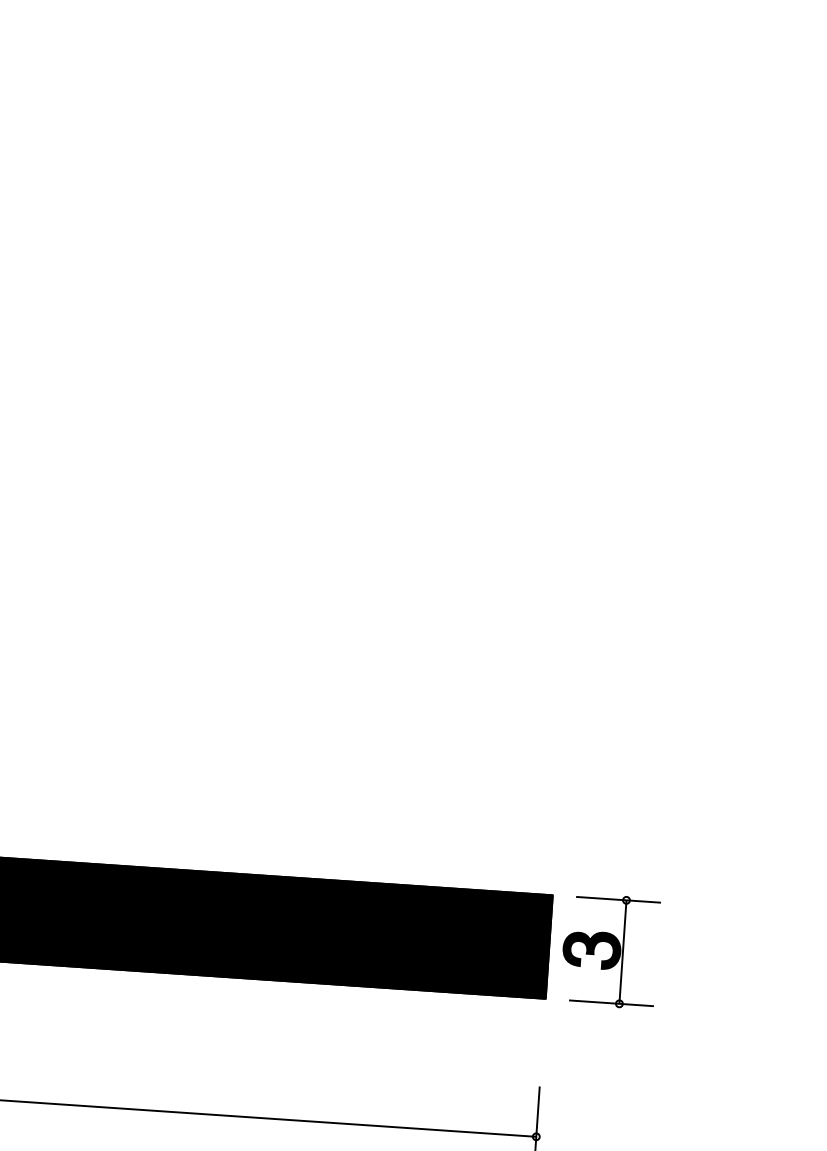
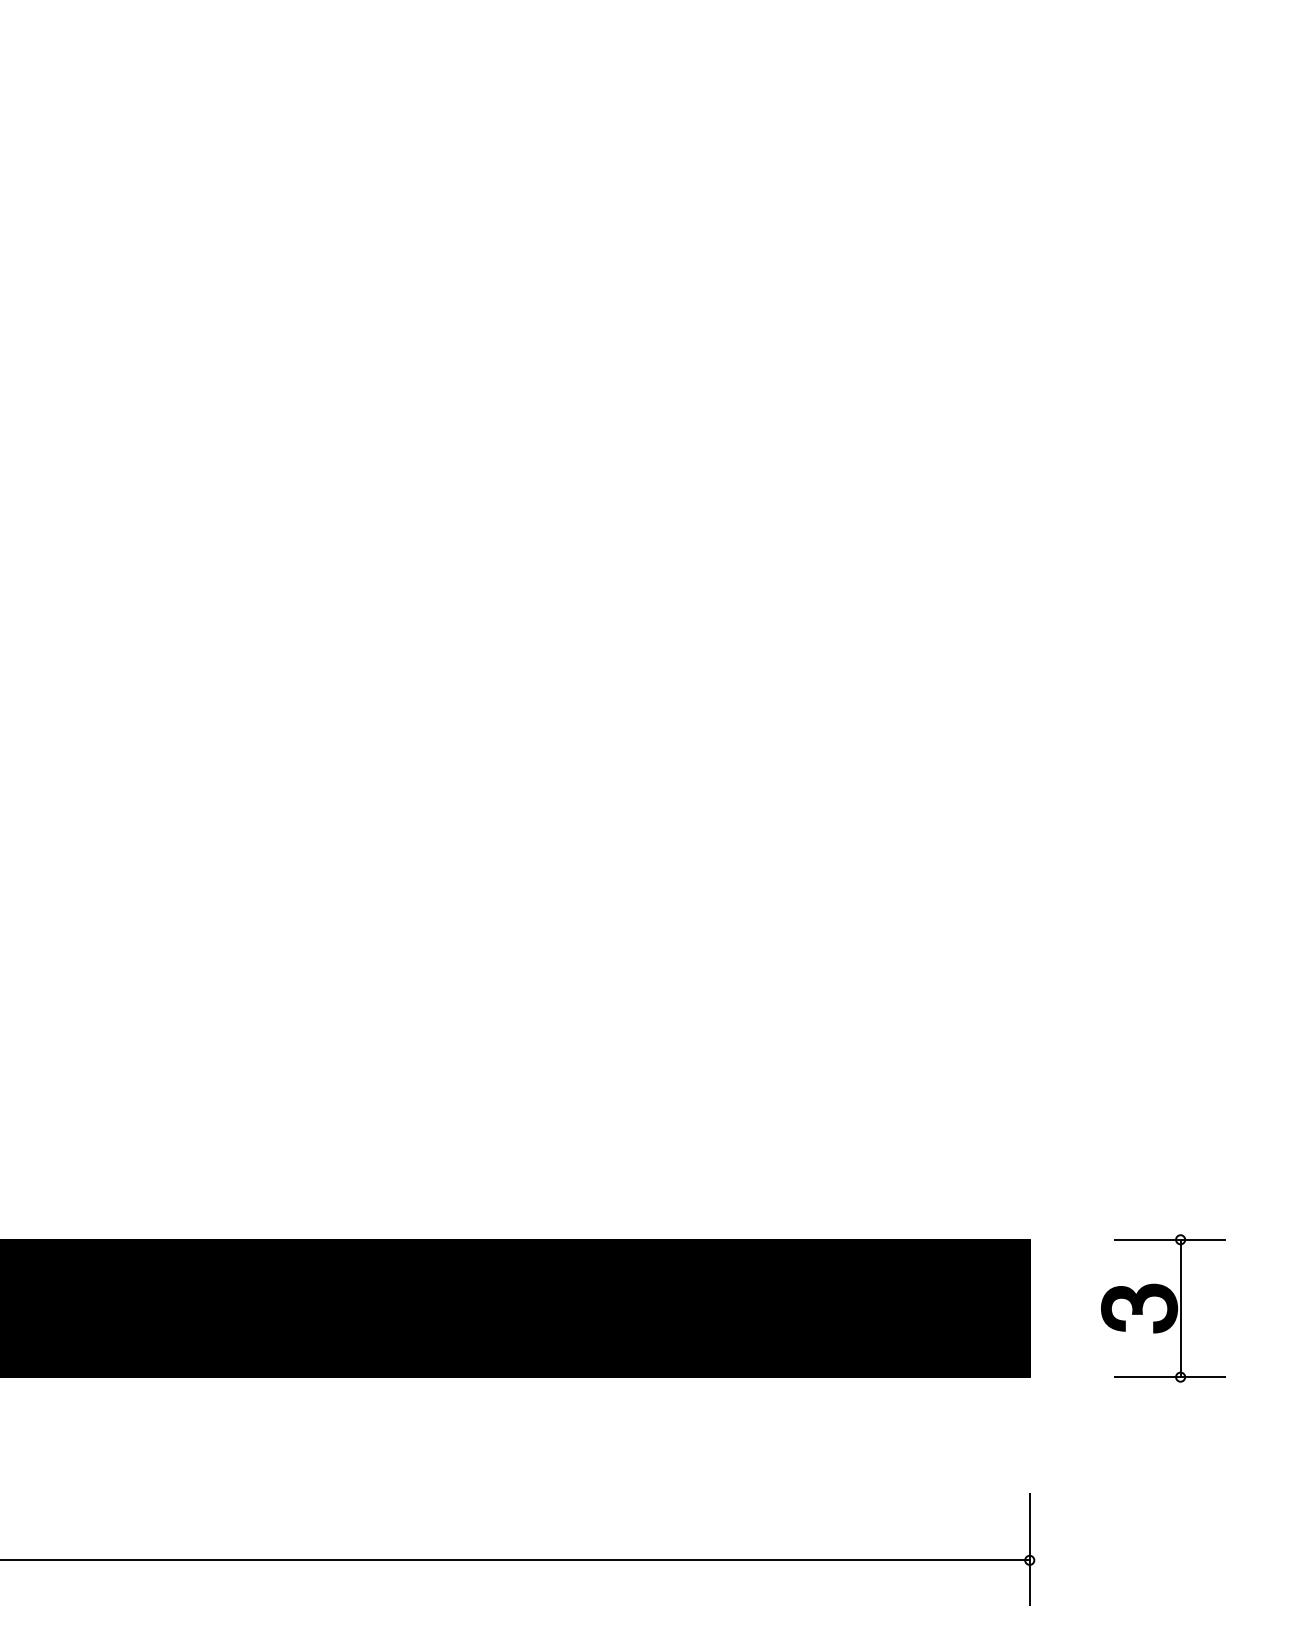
part: (610, 951) -> (1163, 1308), moved

